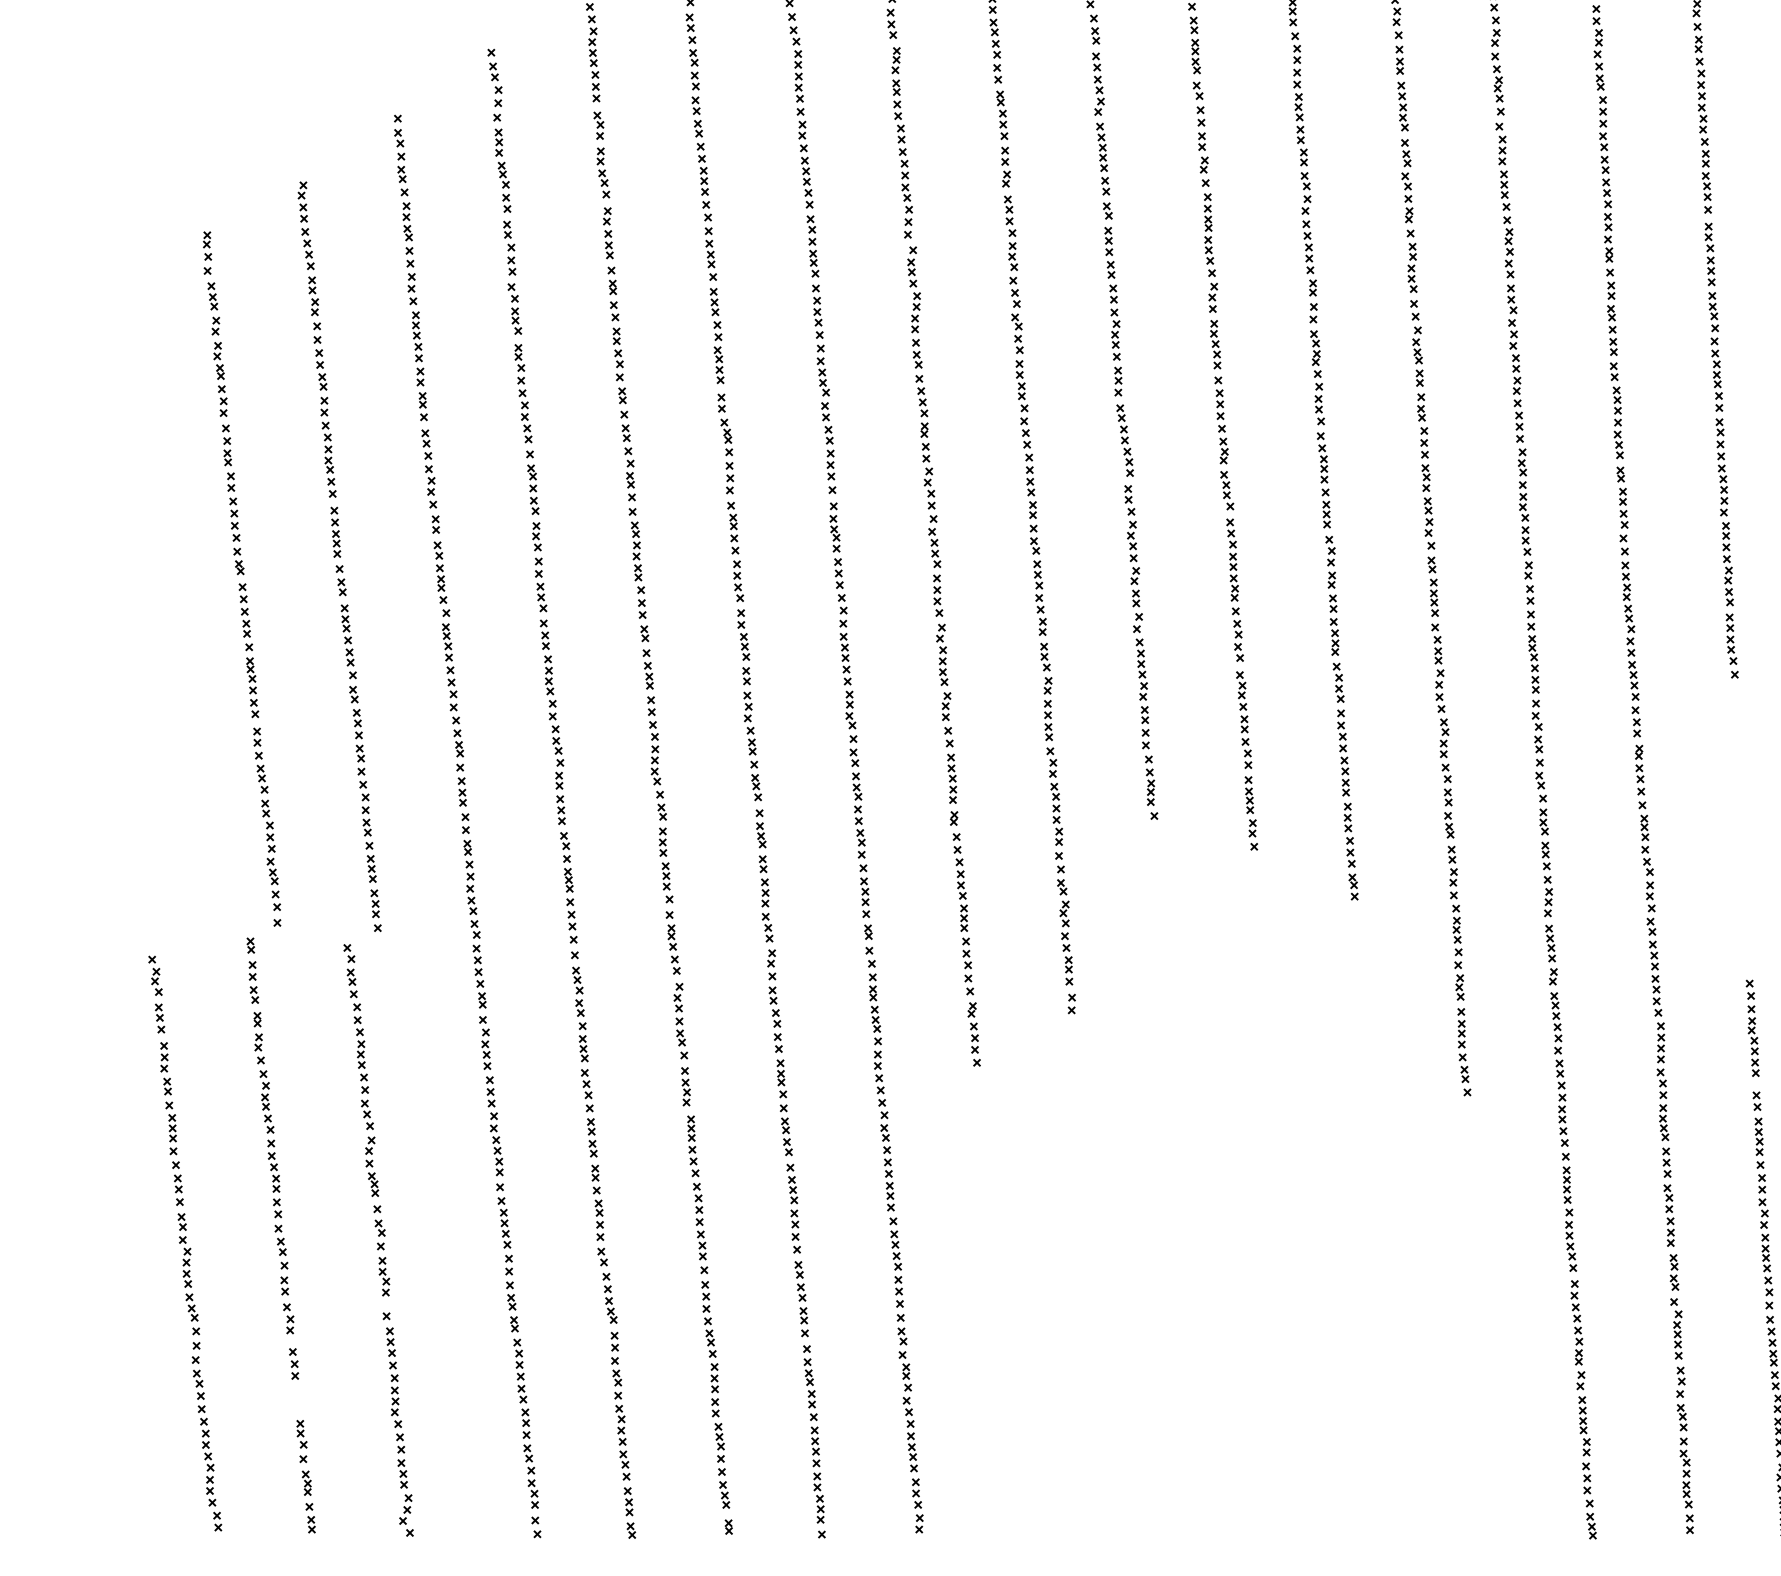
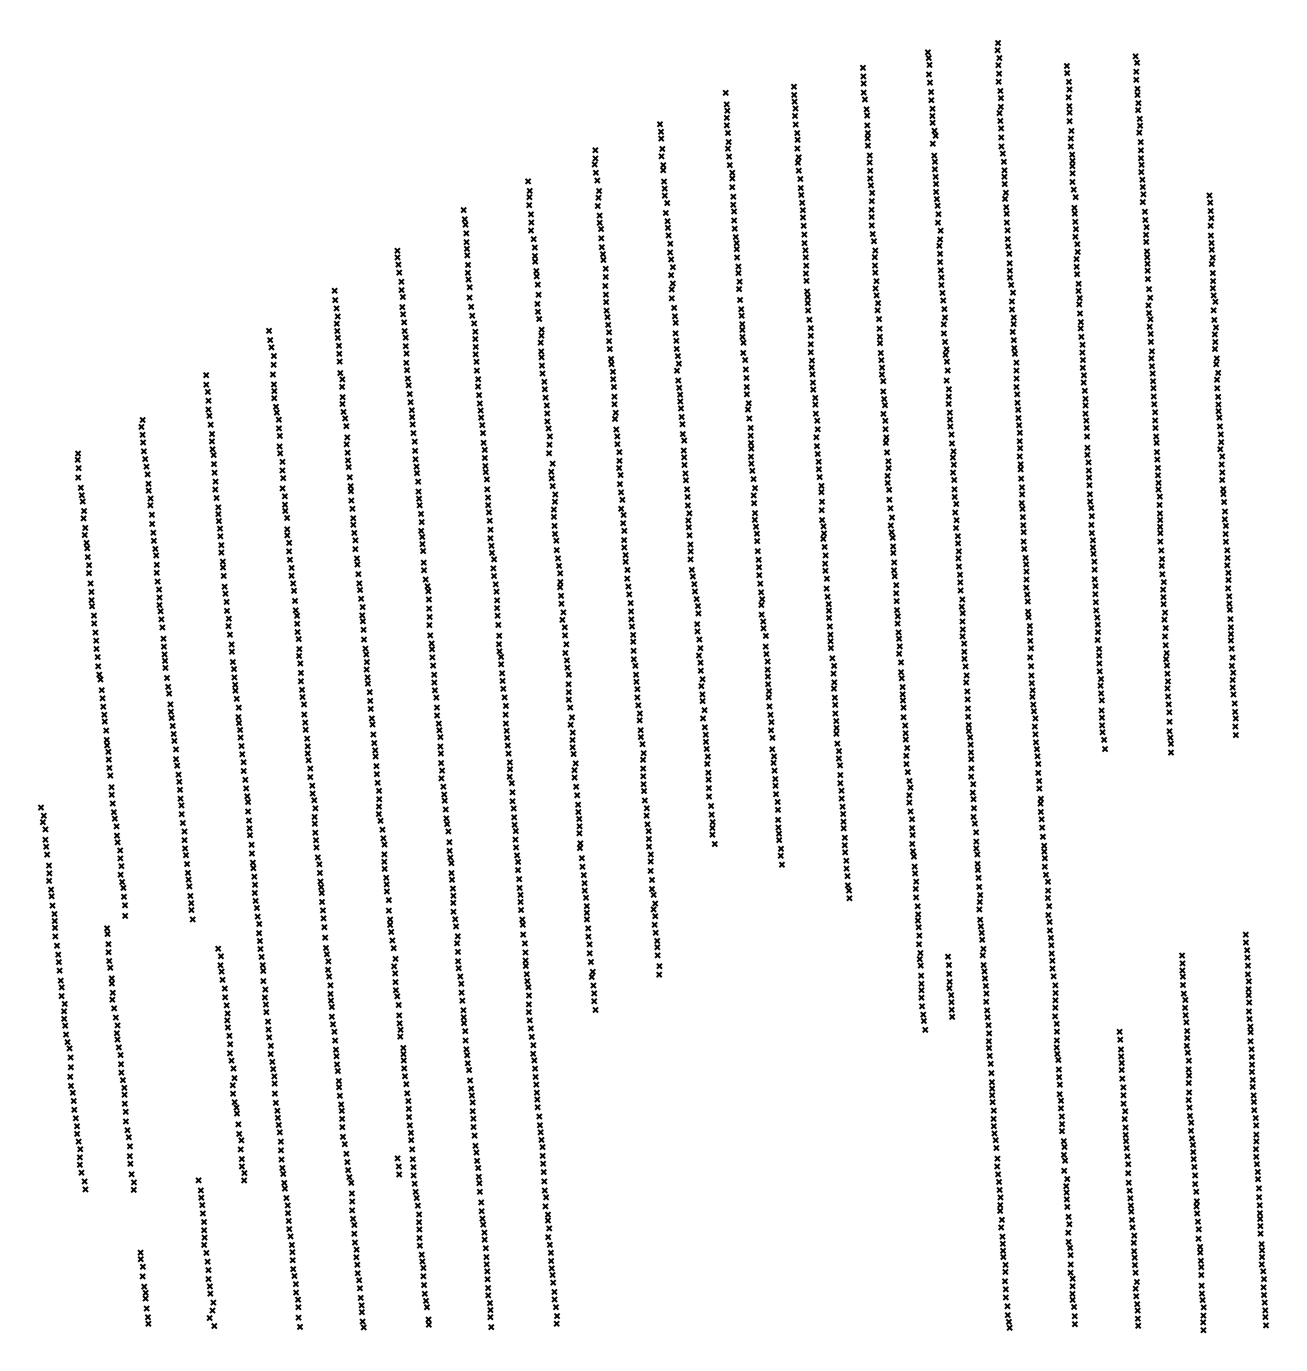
part: (1753, 1027) -> (950, 986), moved
part: (367, 1120) -> (231, 1064), moved
part: (185, 1243) -> (63, 998), moved
part: (294, 1364) -> (398, 1166), moved

